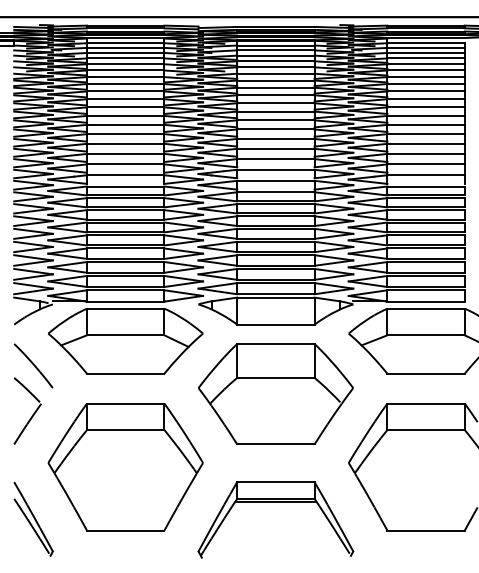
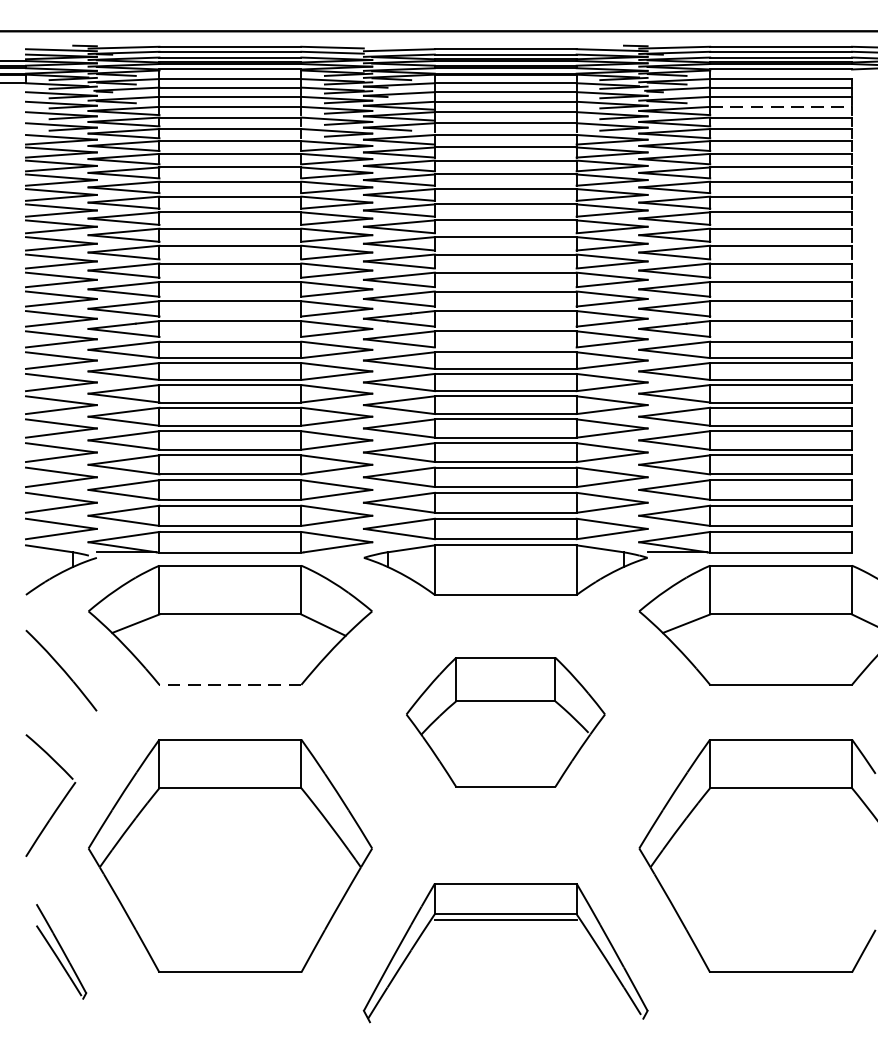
line: (426, 58) -> (781, 107), solid -> dashed
line: (125, 373) -> (230, 684), solid -> dashed
part: (275, 393) -> (504, 721), size x0.7
part: (32, 414) -> (59, 801), moved
part: (33, 519) -> (61, 952), size x0.7

